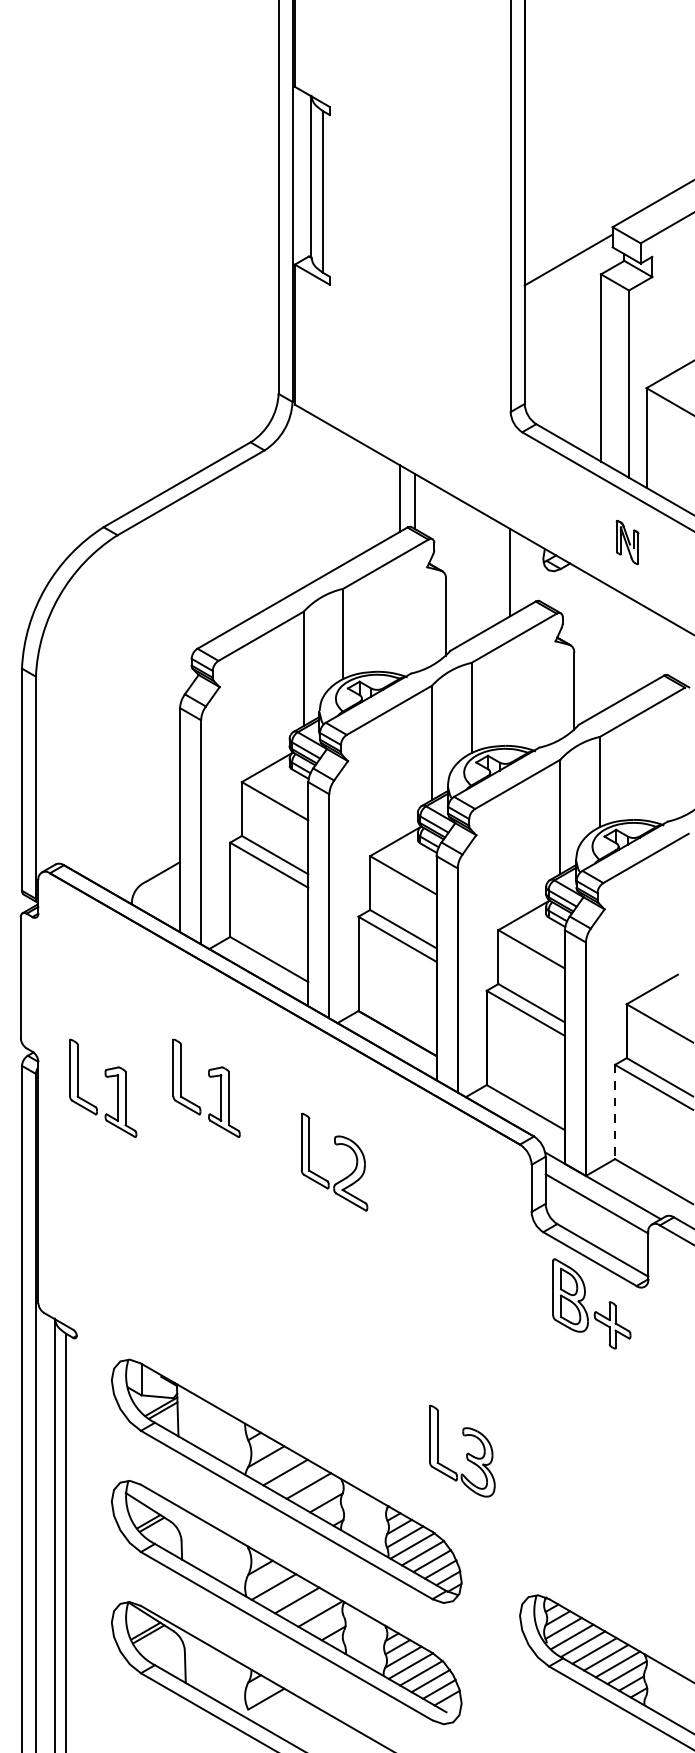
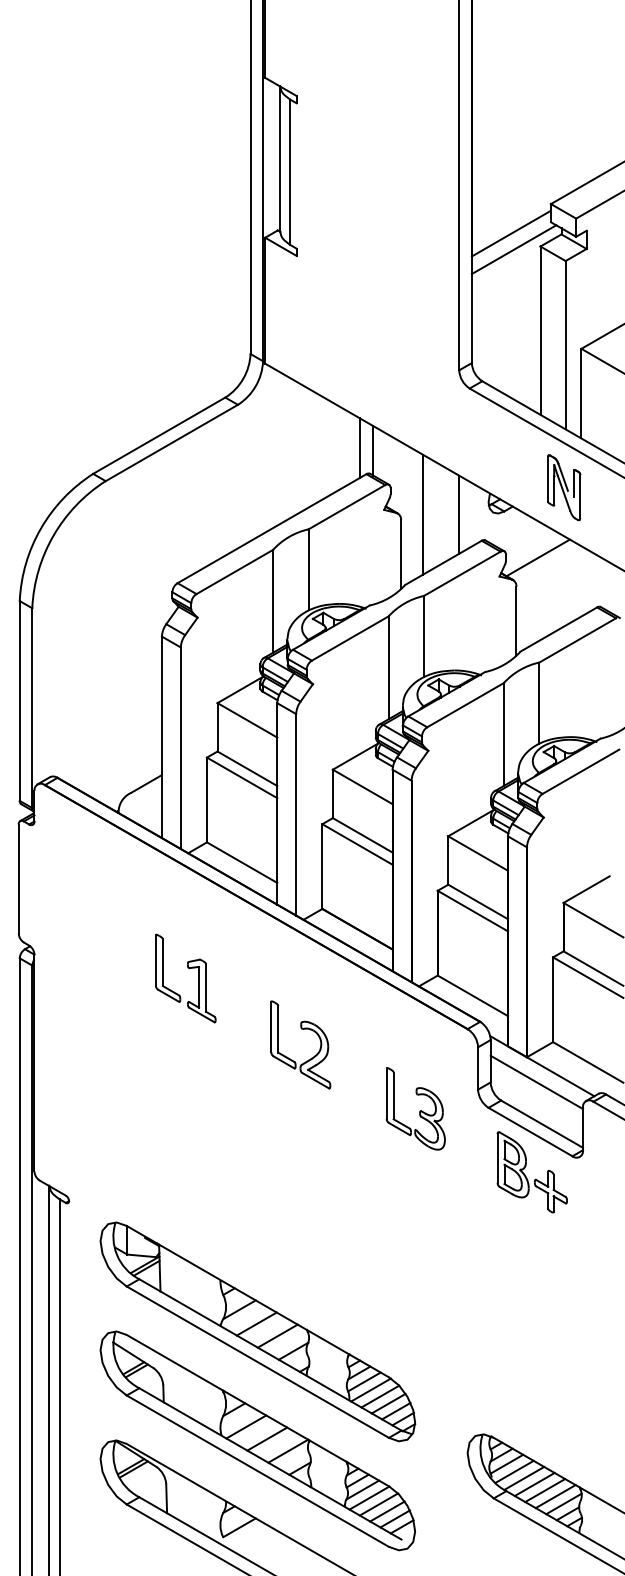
line: (571, 277) -> (513, 249), added
part: (627, 542) -> (564, 487), size x1.67
line: (469, 572) -> (422, 514), added
line: (597, 620) -> (537, 557), added
part: (107, 1078) -> (96, 969), removed
line: (615, 1112) -> (553, 1000), dashed -> solid
part: (462, 1450) -> (415, 1108), moved

